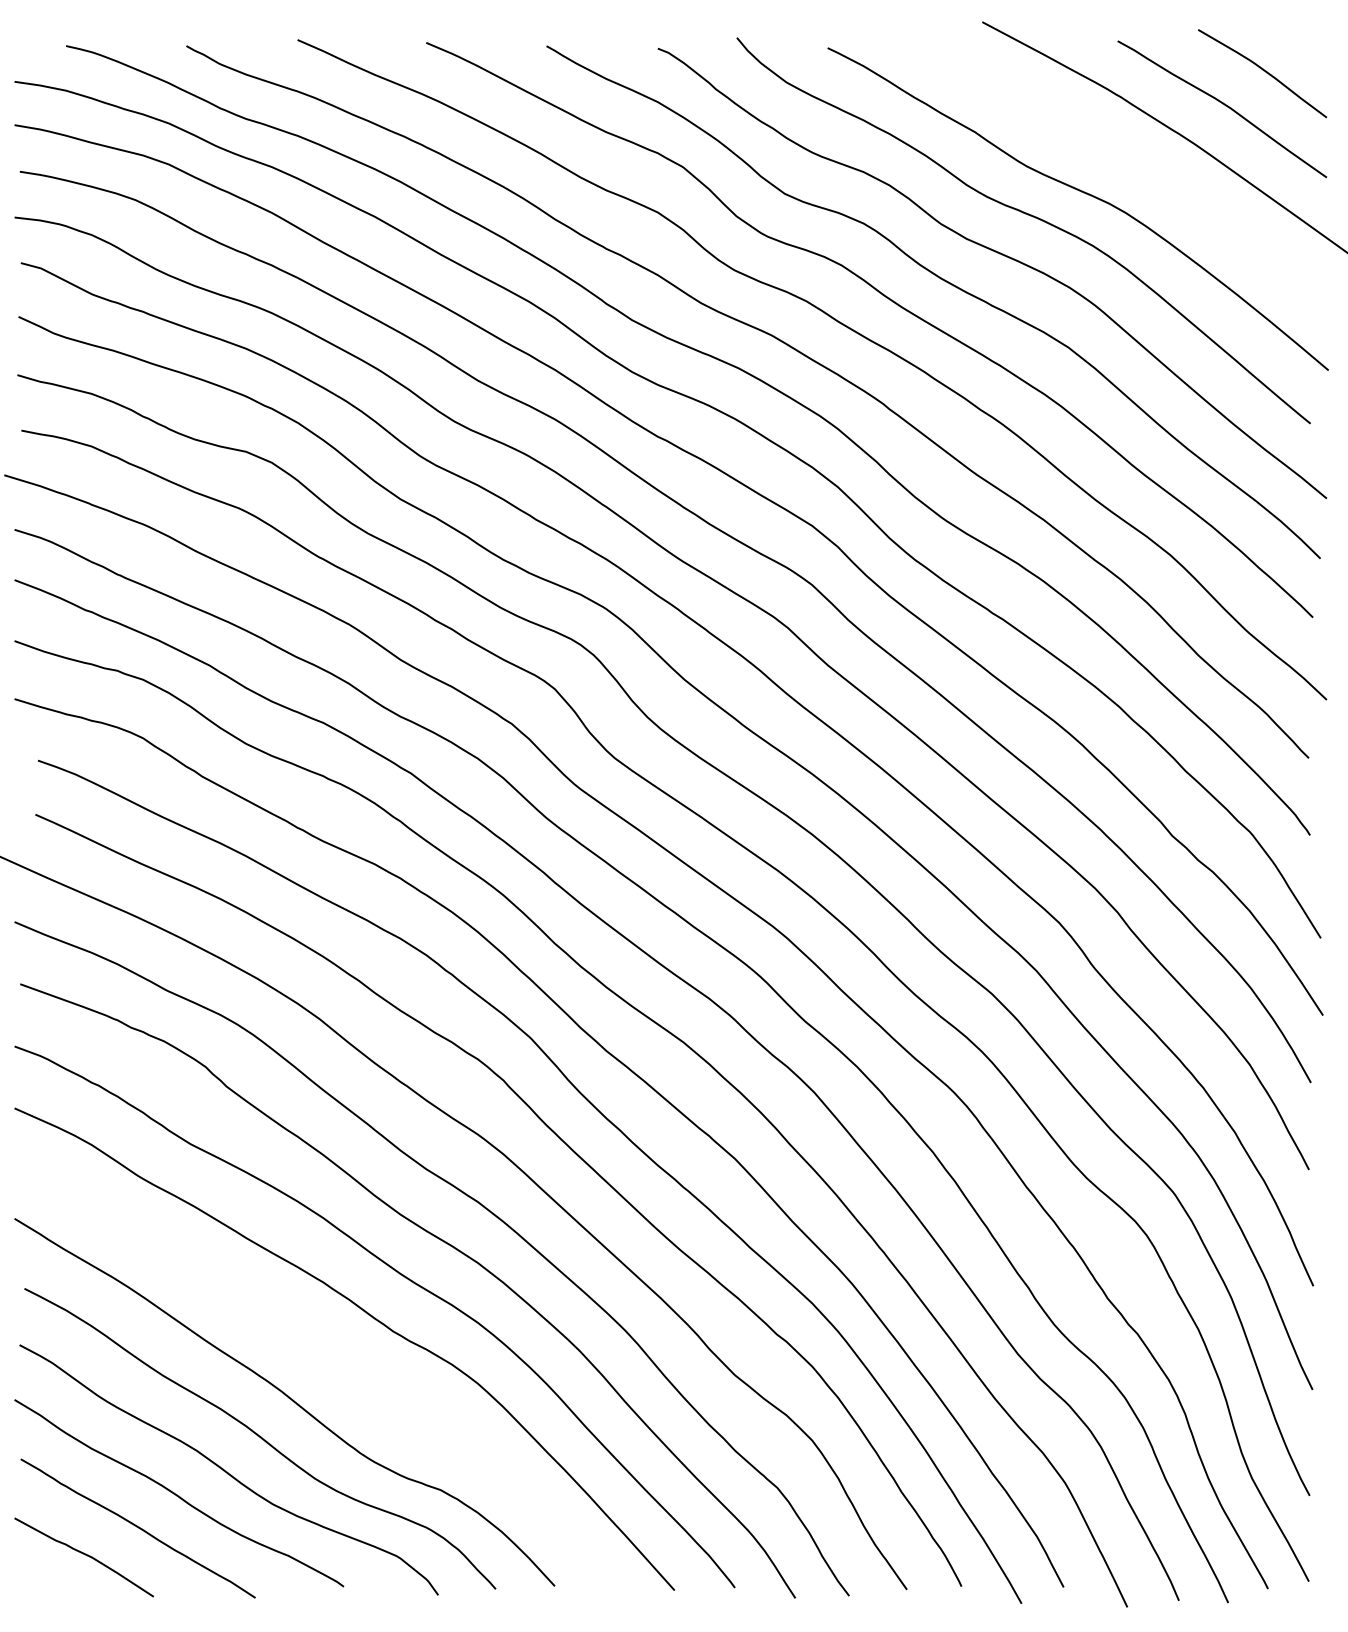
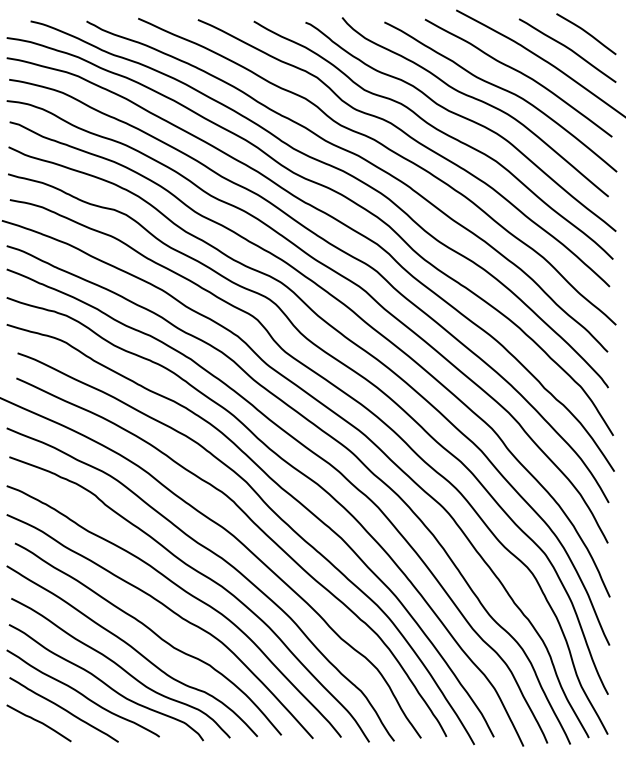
curve: (1122, 160) -> (521, 74), added
curve: (328, 1361) -> (152, 632), added

